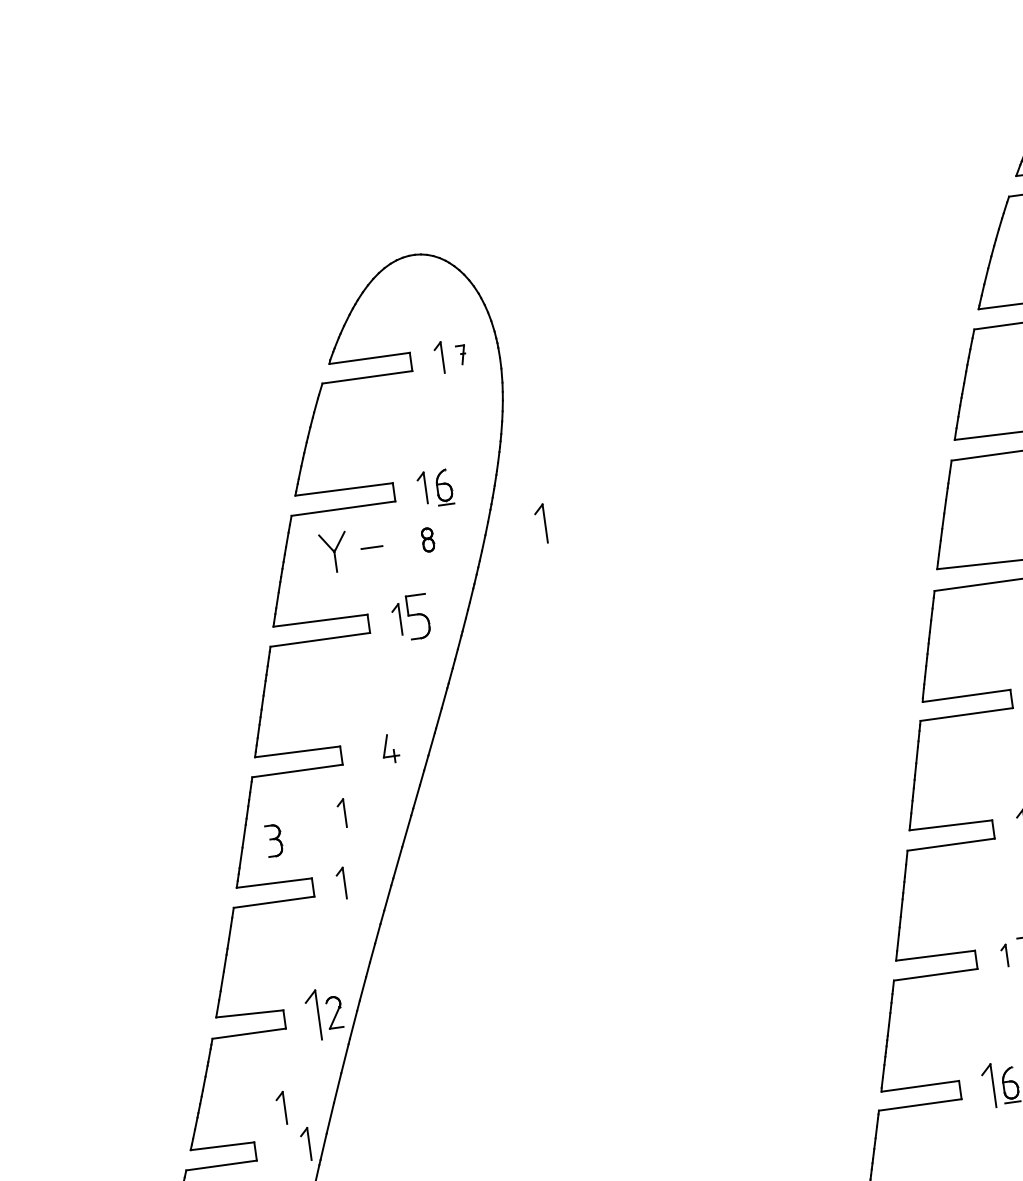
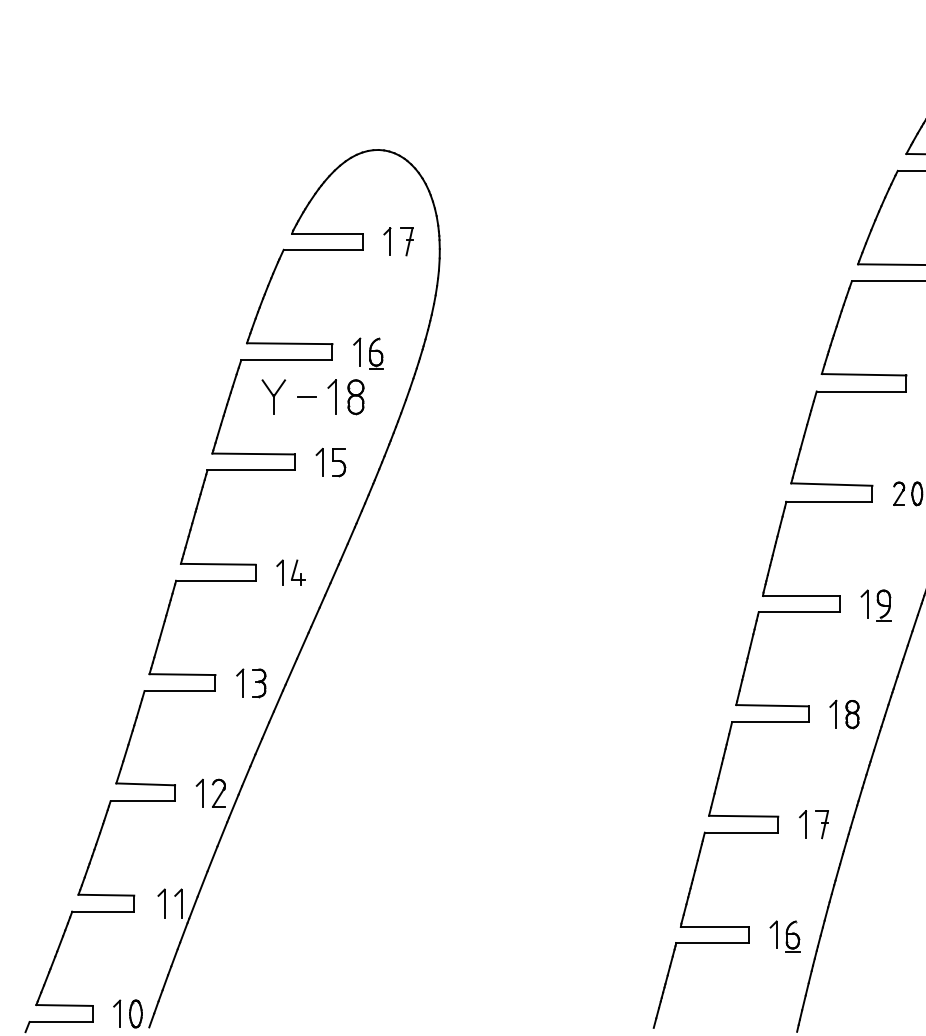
part: (460, 354) -> (406, 241), size x1.67
part: (540, 523) -> (331, 396), moved
part: (427, 540) -> (355, 397), size x1.67
part: (419, 616) -> (339, 462), size x0.71
part: (341, 813) -> (279, 572), moved
part: (274, 841) -> (259, 683), moved
part: (1005, 955) -> (803, 824), size x1.43
part: (312, 1014) -> (199, 792), size x0.62
part: (988, 1085) -> (773, 934), size x0.71
part: (281, 1108) -> (161, 903), moved

